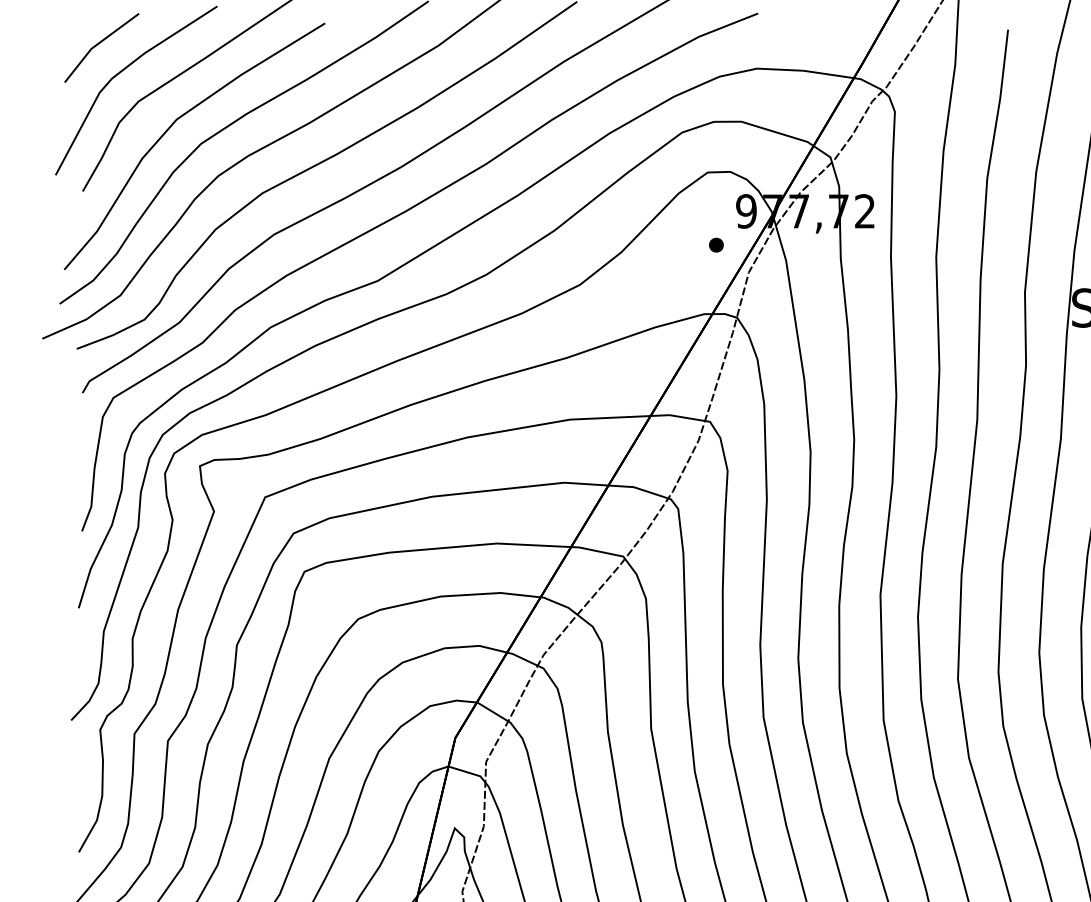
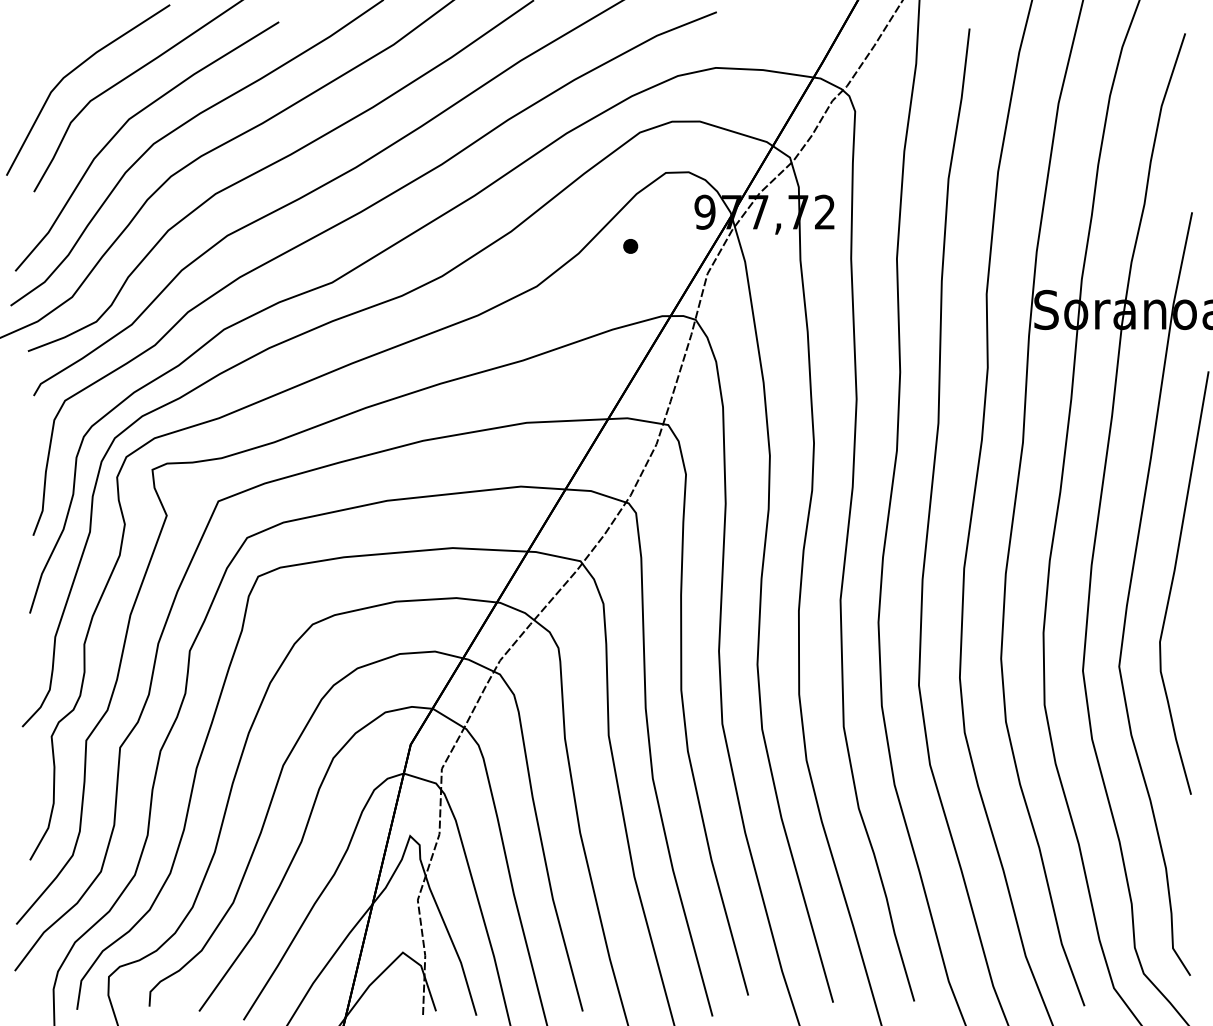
line: (99, 44) -> (50, 43), removed
part: (716, 245) -> (630, 246), moved

